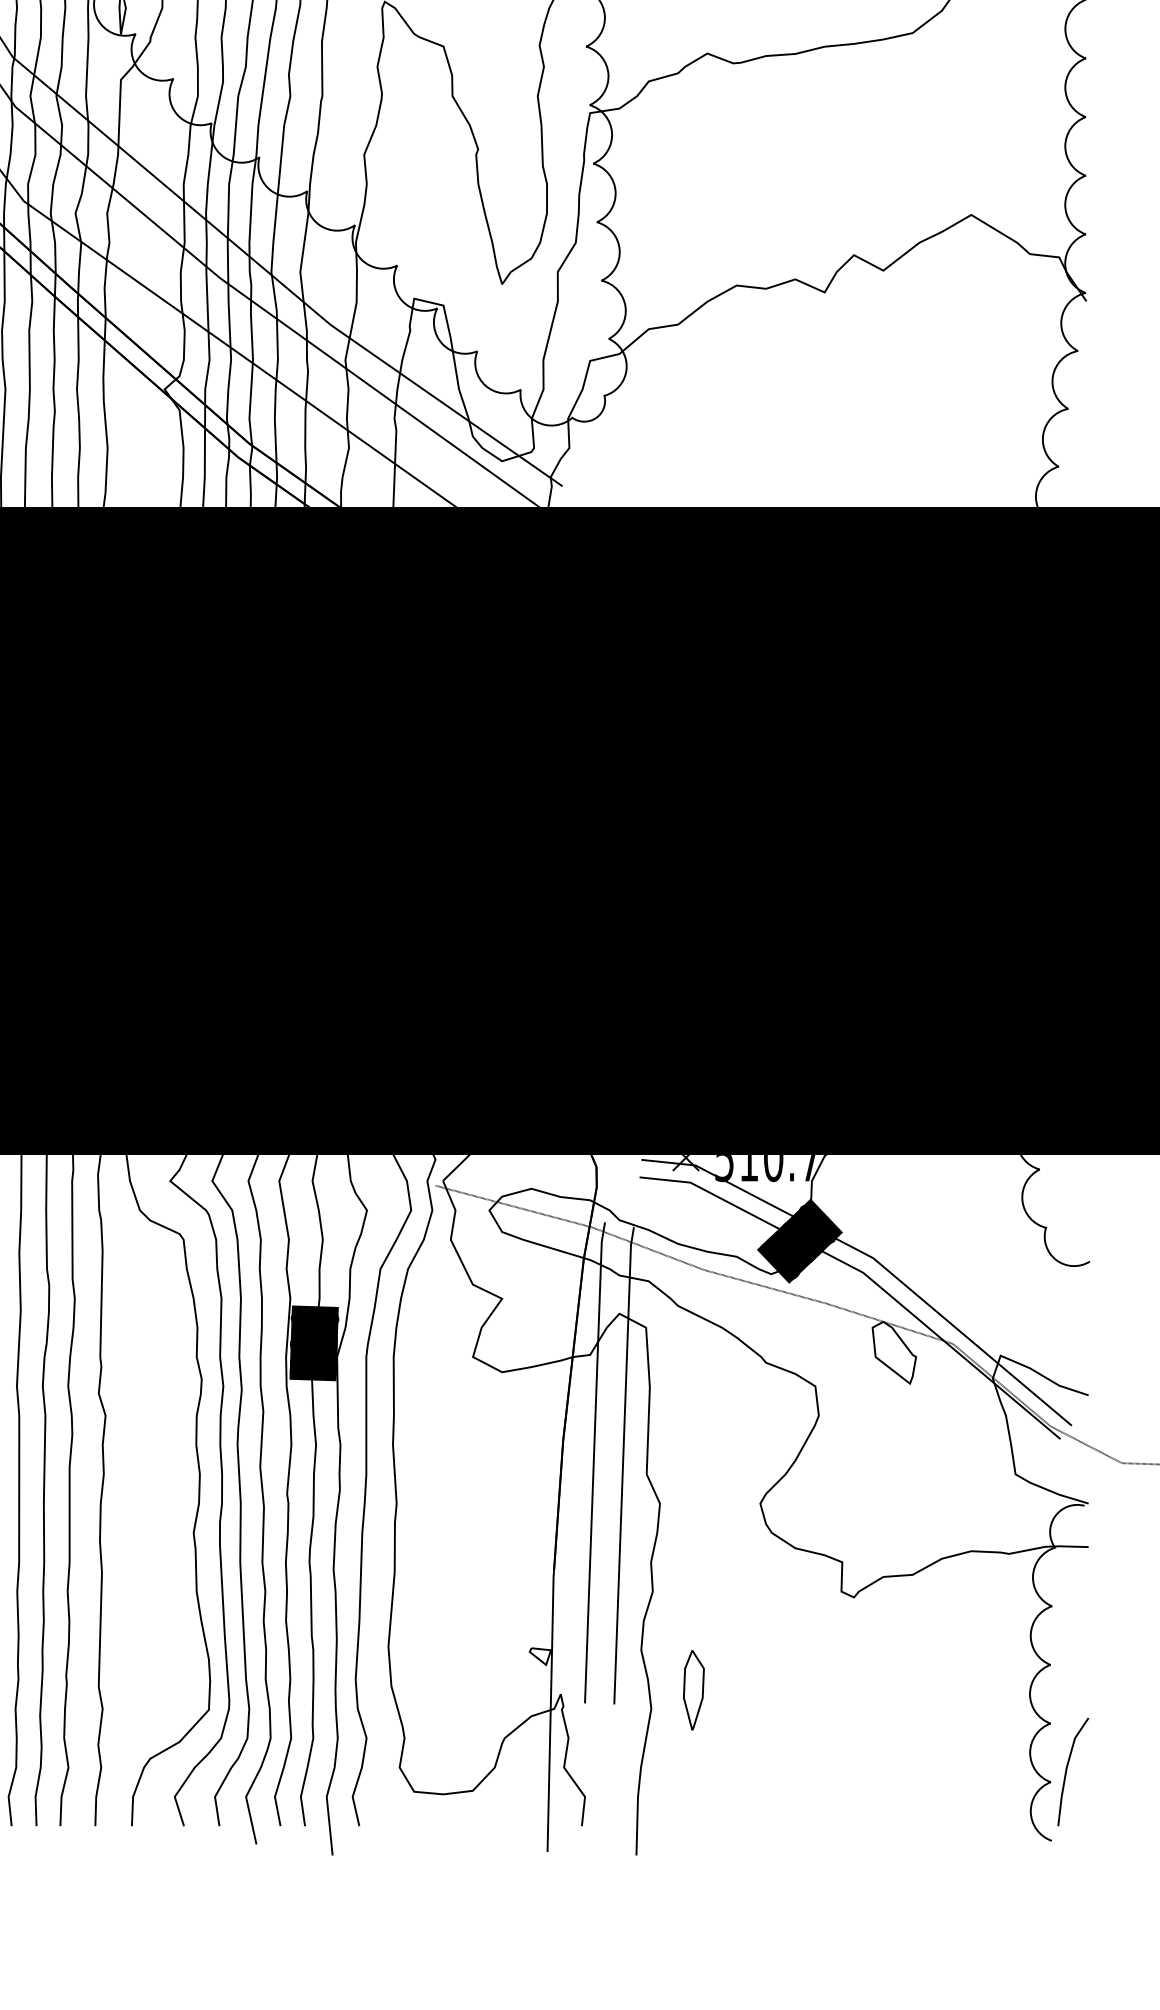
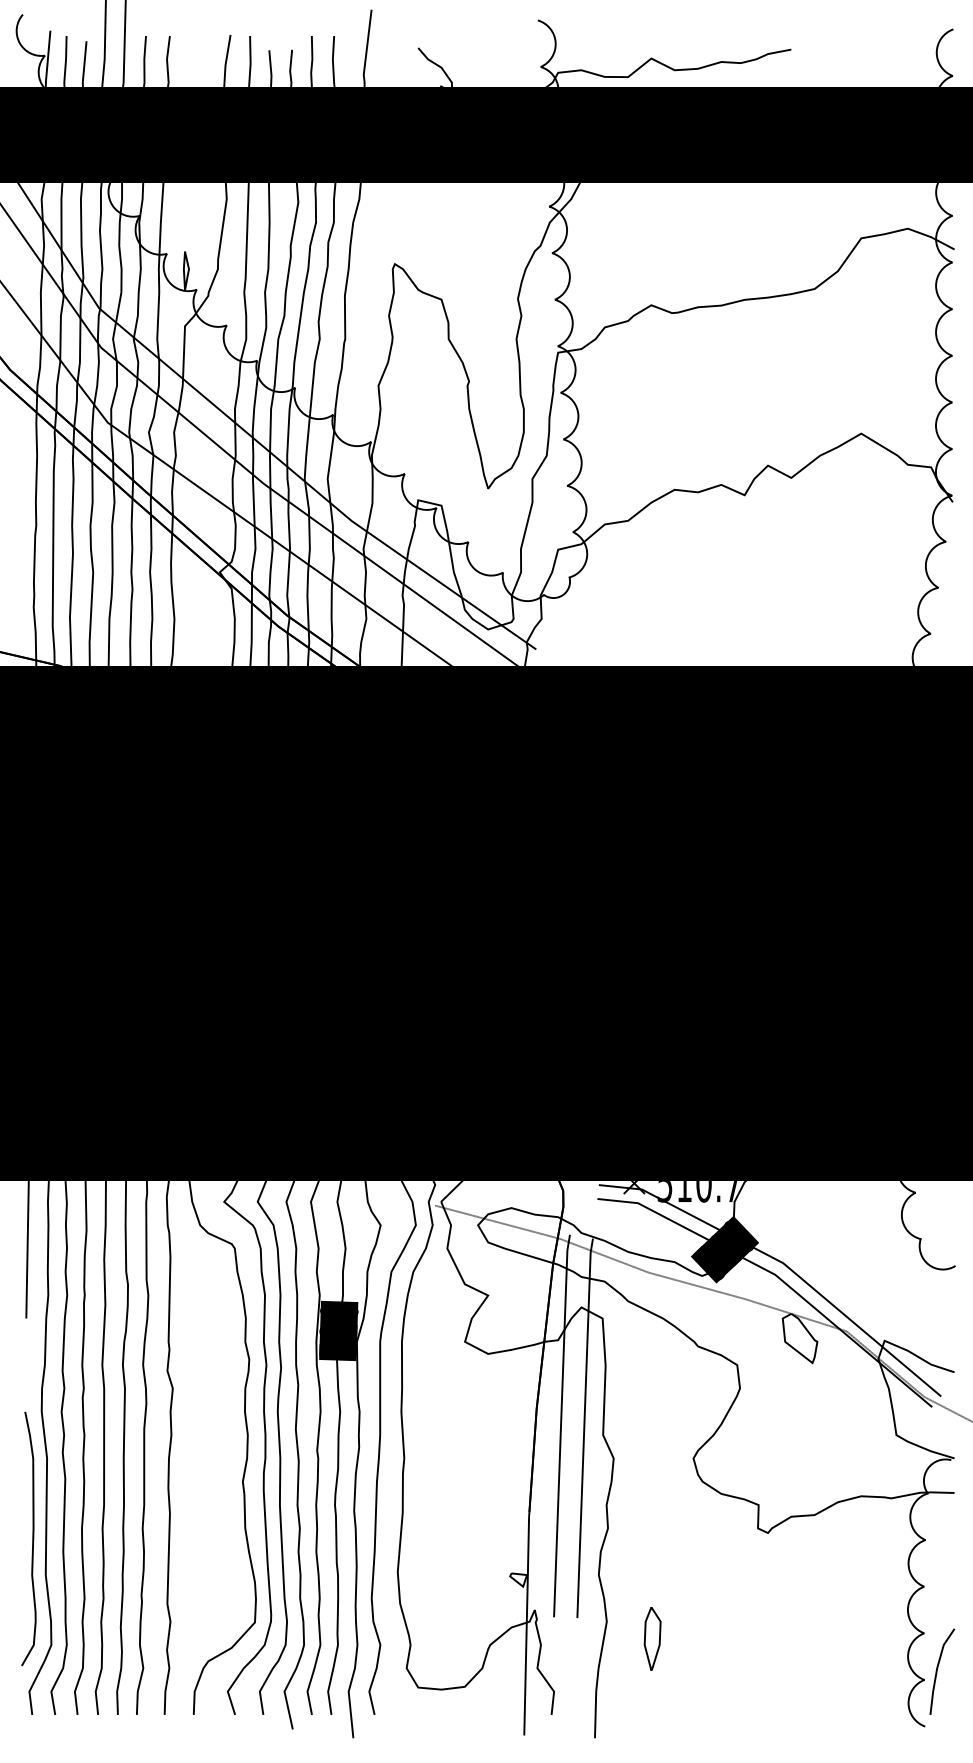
part: (693, 1689) -> (652, 1638), moved

